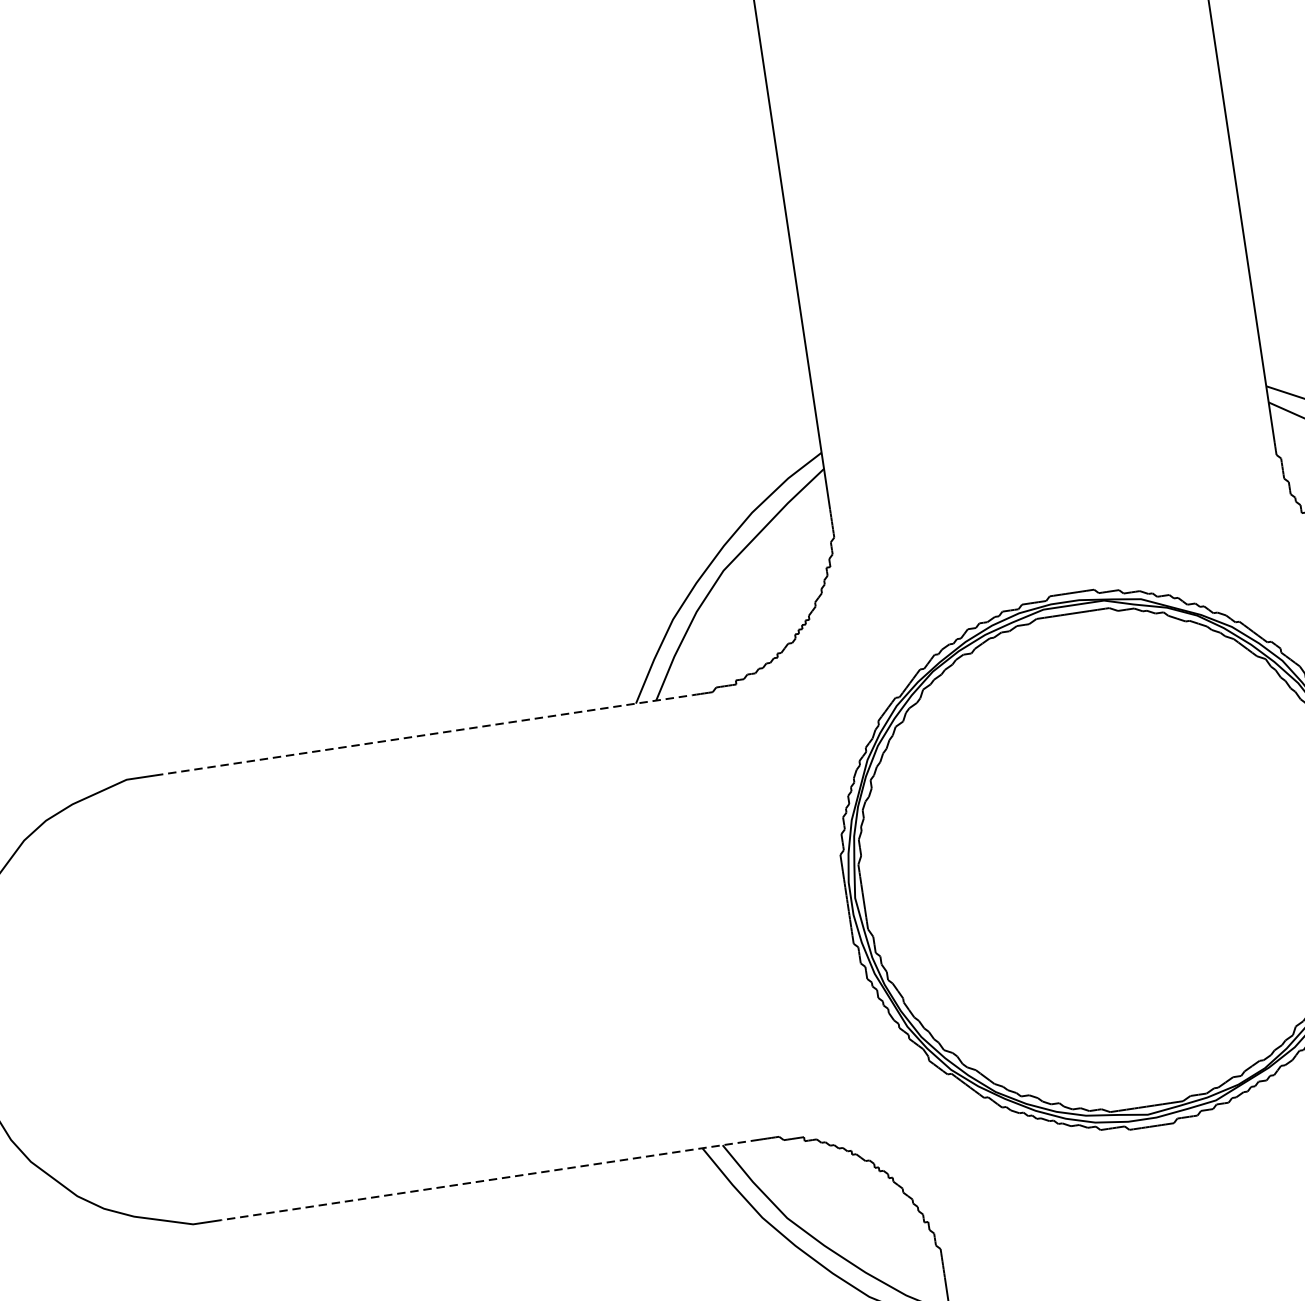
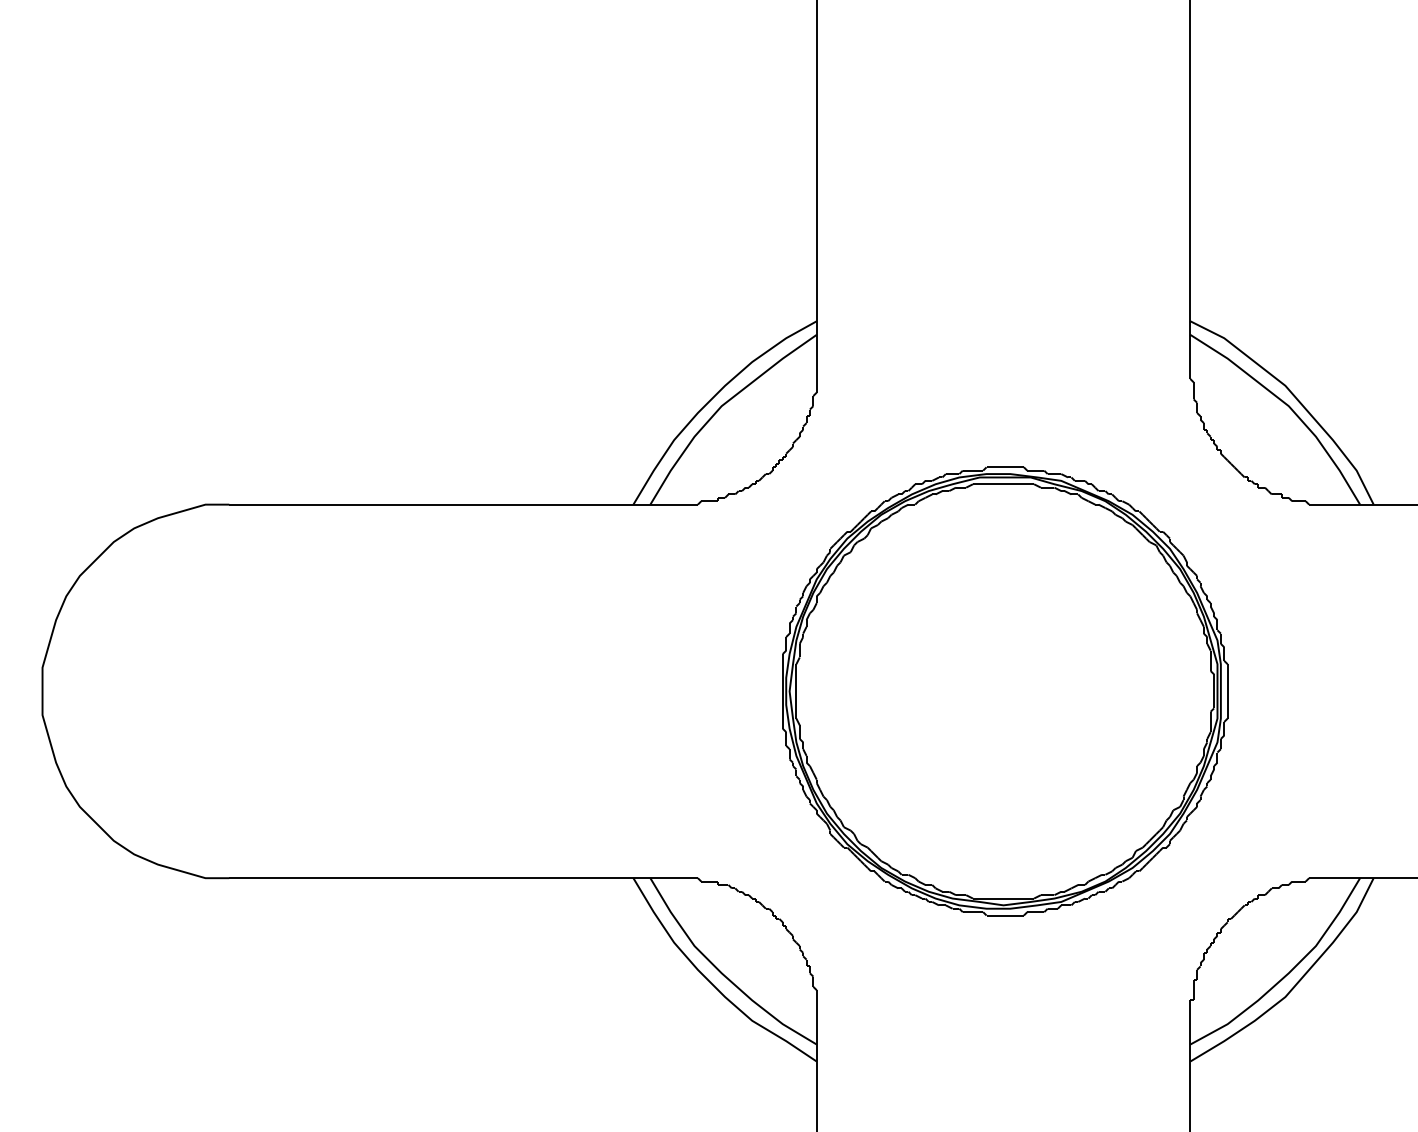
line: (424, 735) -> (455, 504), dashed -> solid
line: (490, 1180) -> (455, 878), dashed -> solid

